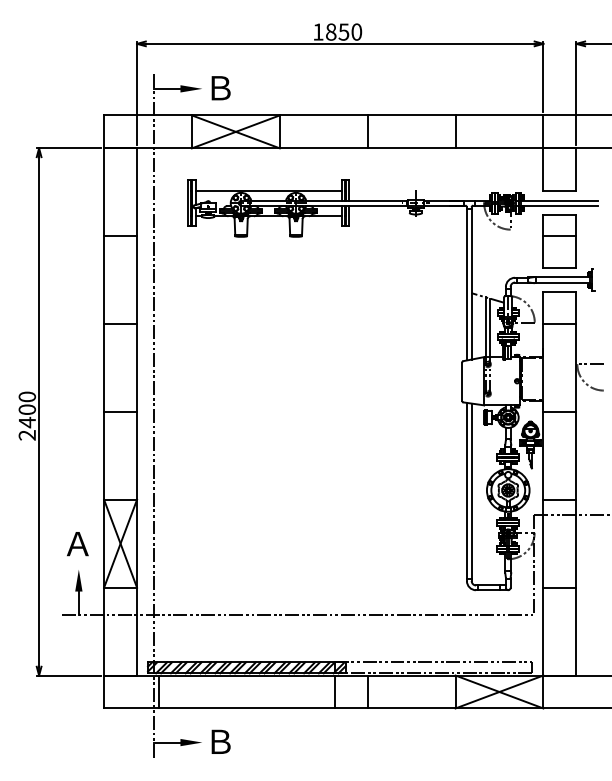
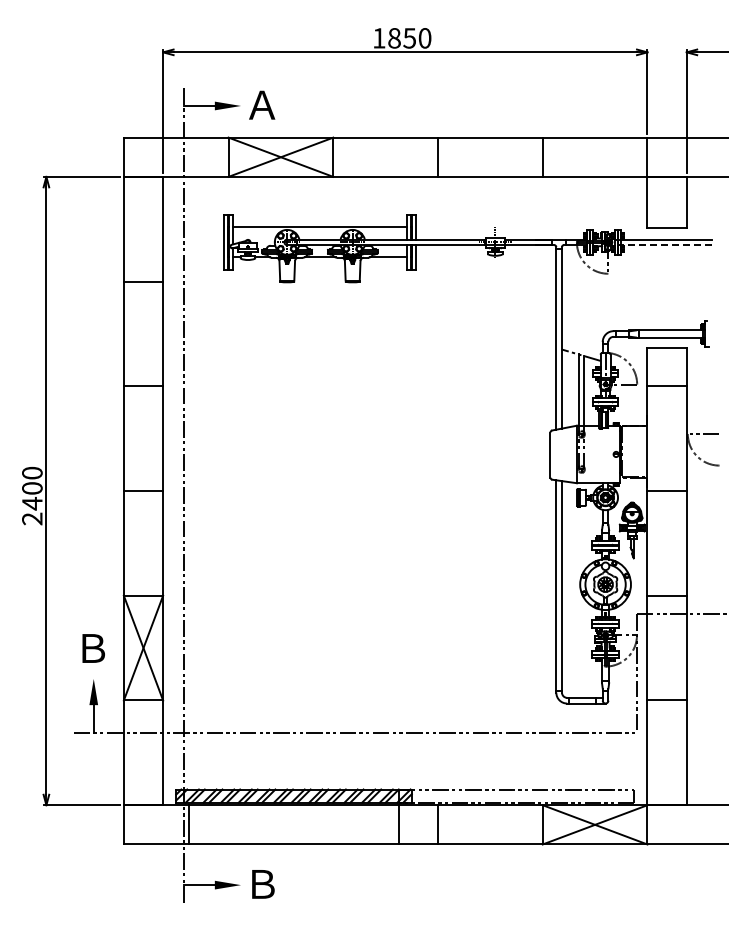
text: (220, 87) -> (262, 104), Ｂ -> Ａ
line: (556, 205) -> (663, 245), solid -> dashed
part: (559, 241) -> (666, 288), removed
text: (77, 544) -> (92, 648), Ａ -> Ｂ

